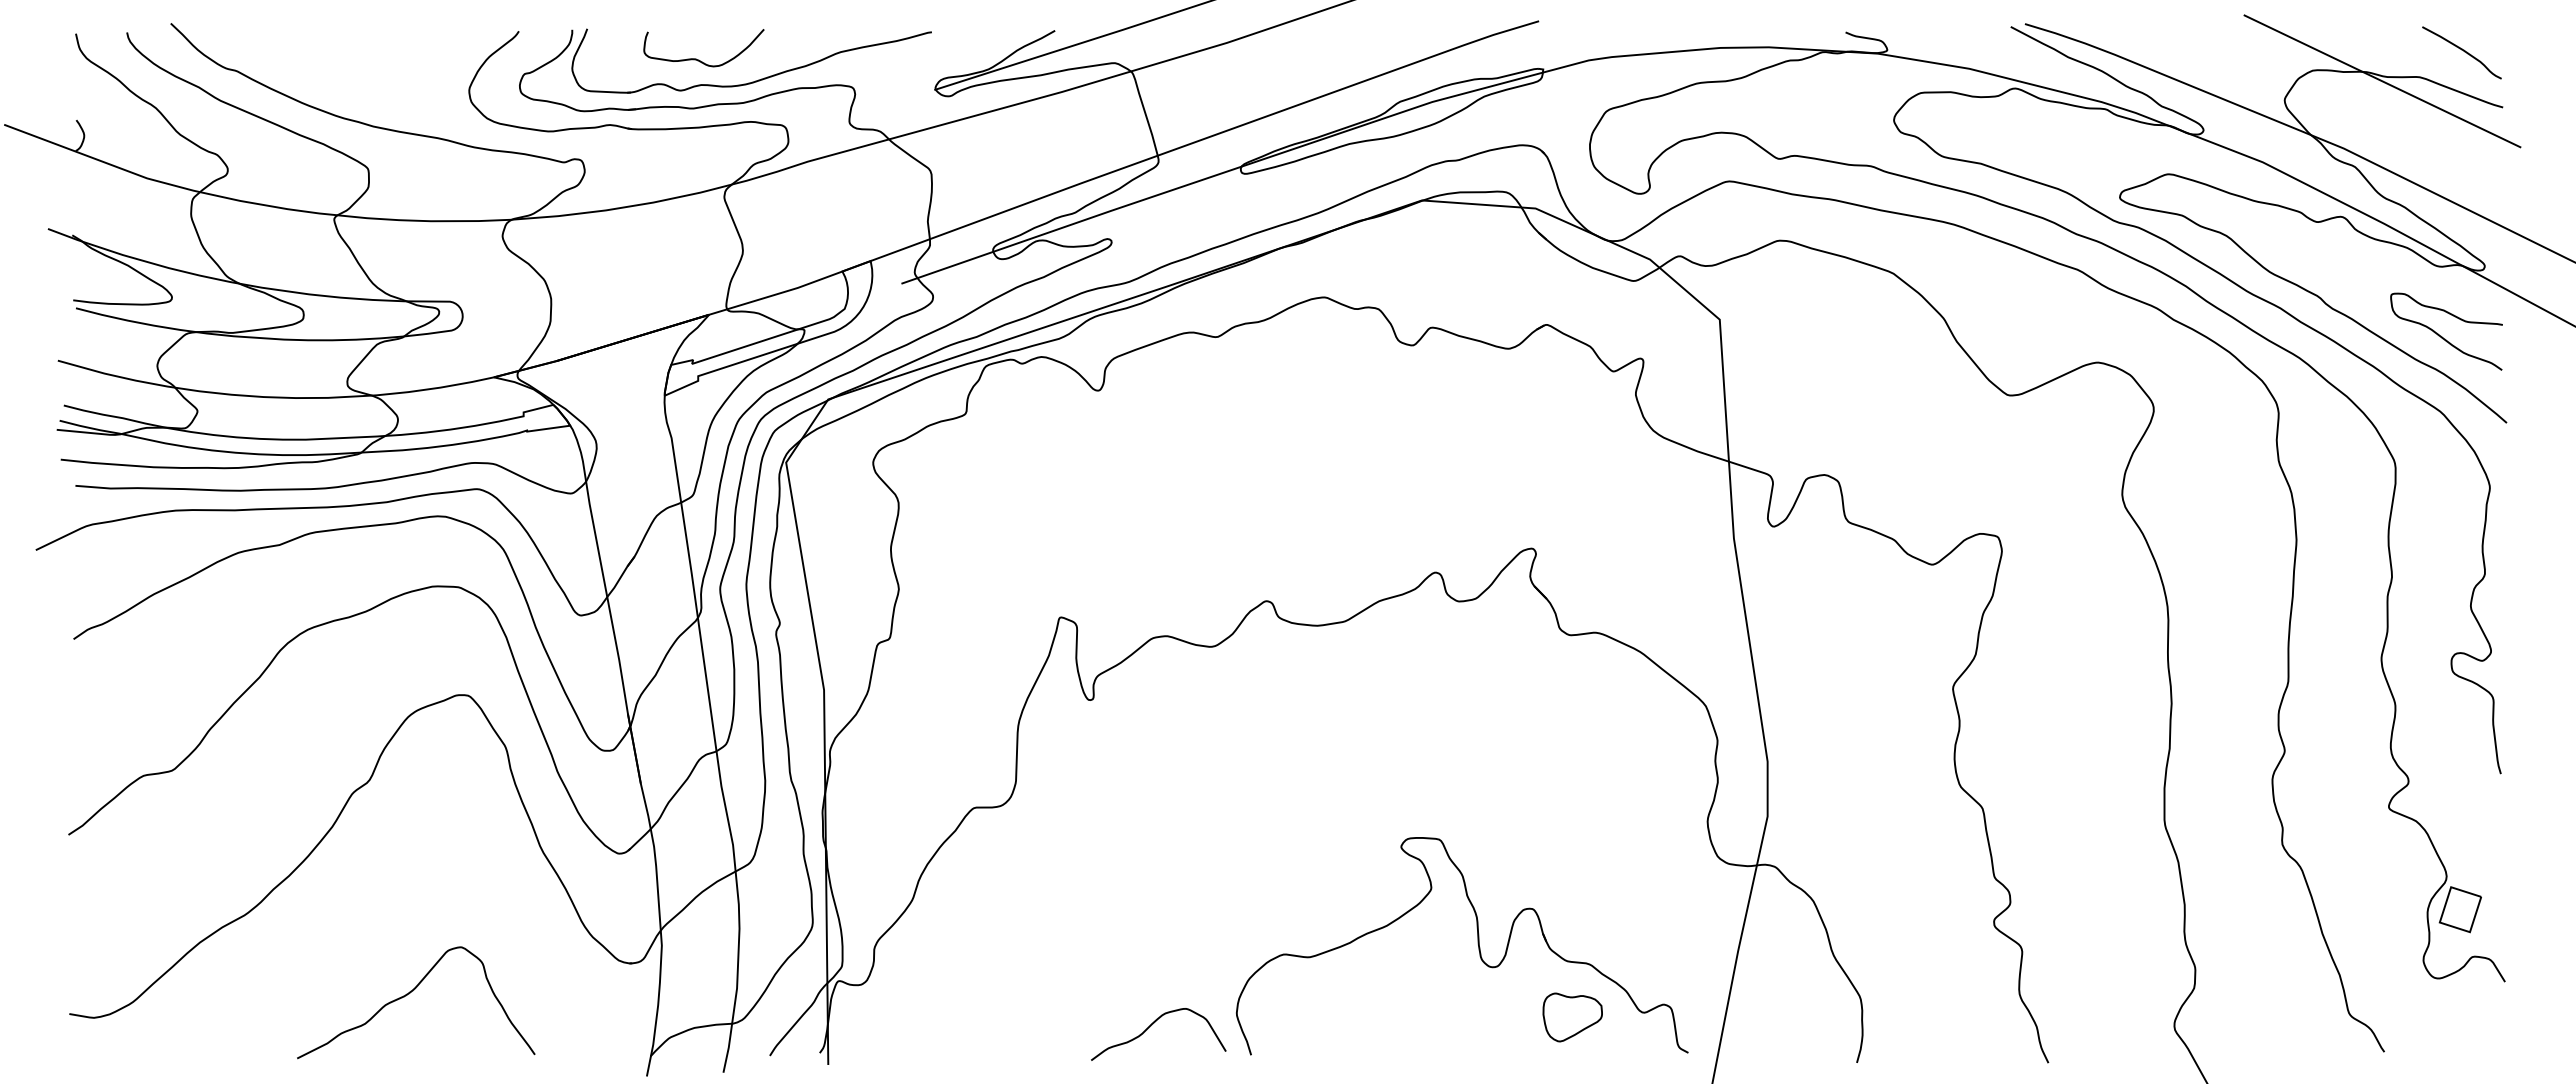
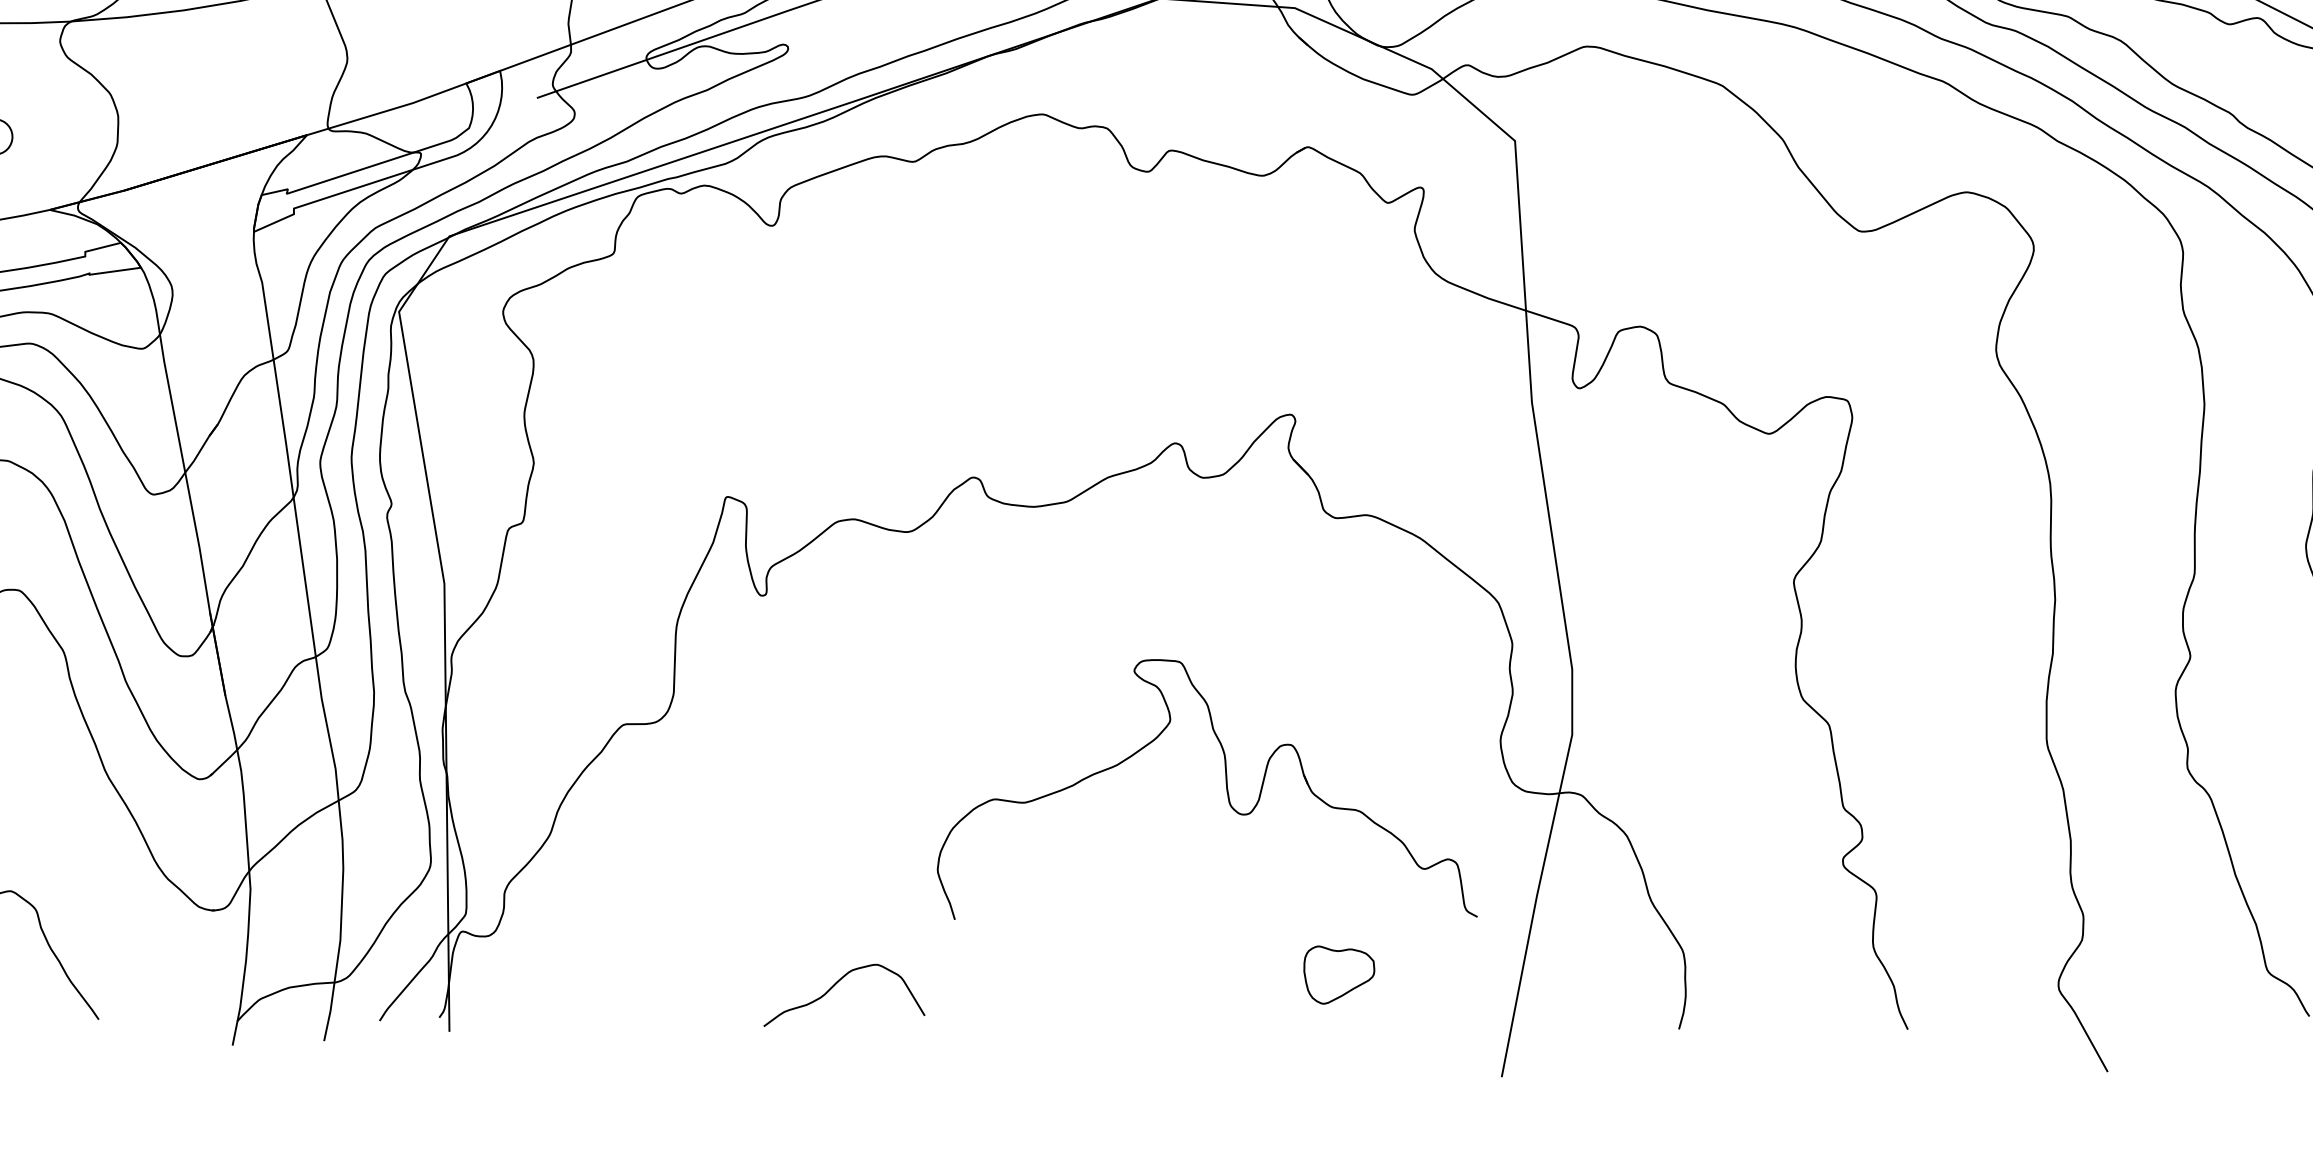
part: (1477, 944) -> (1225, 787), moved

